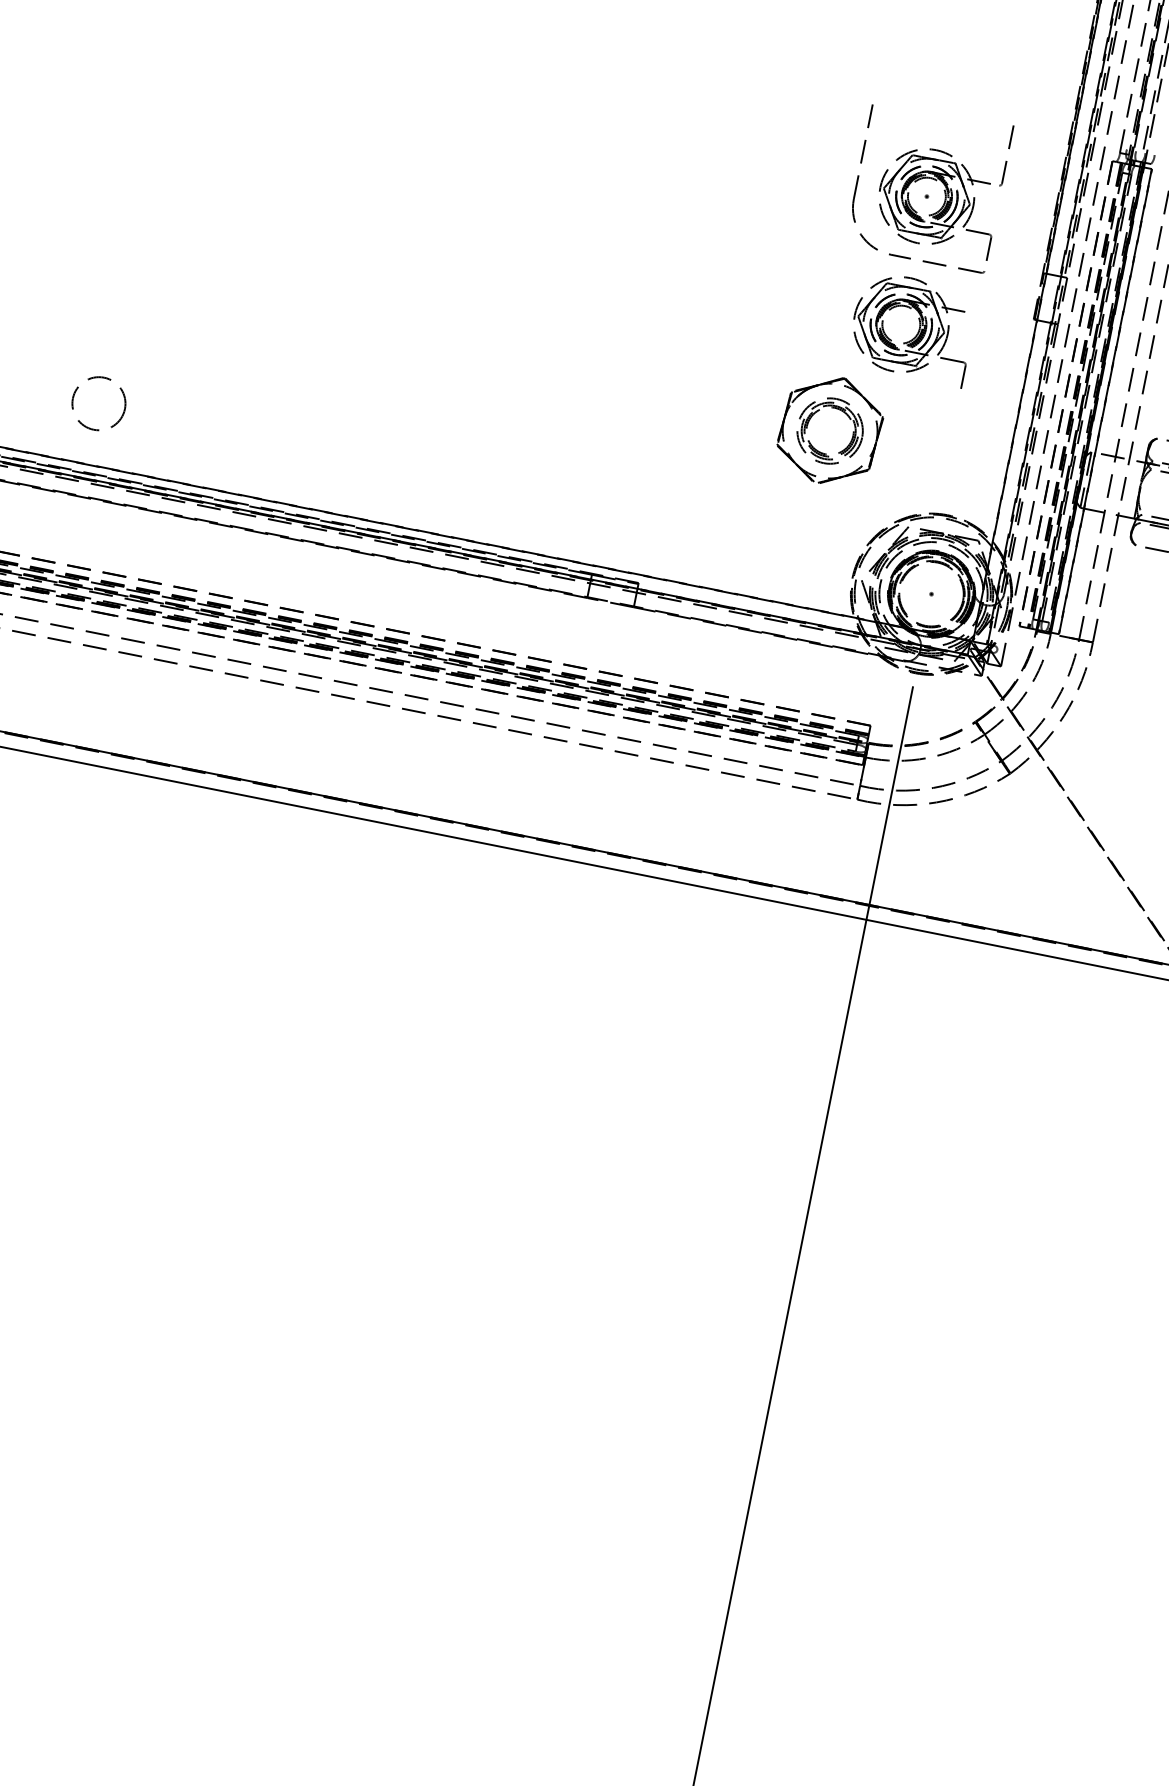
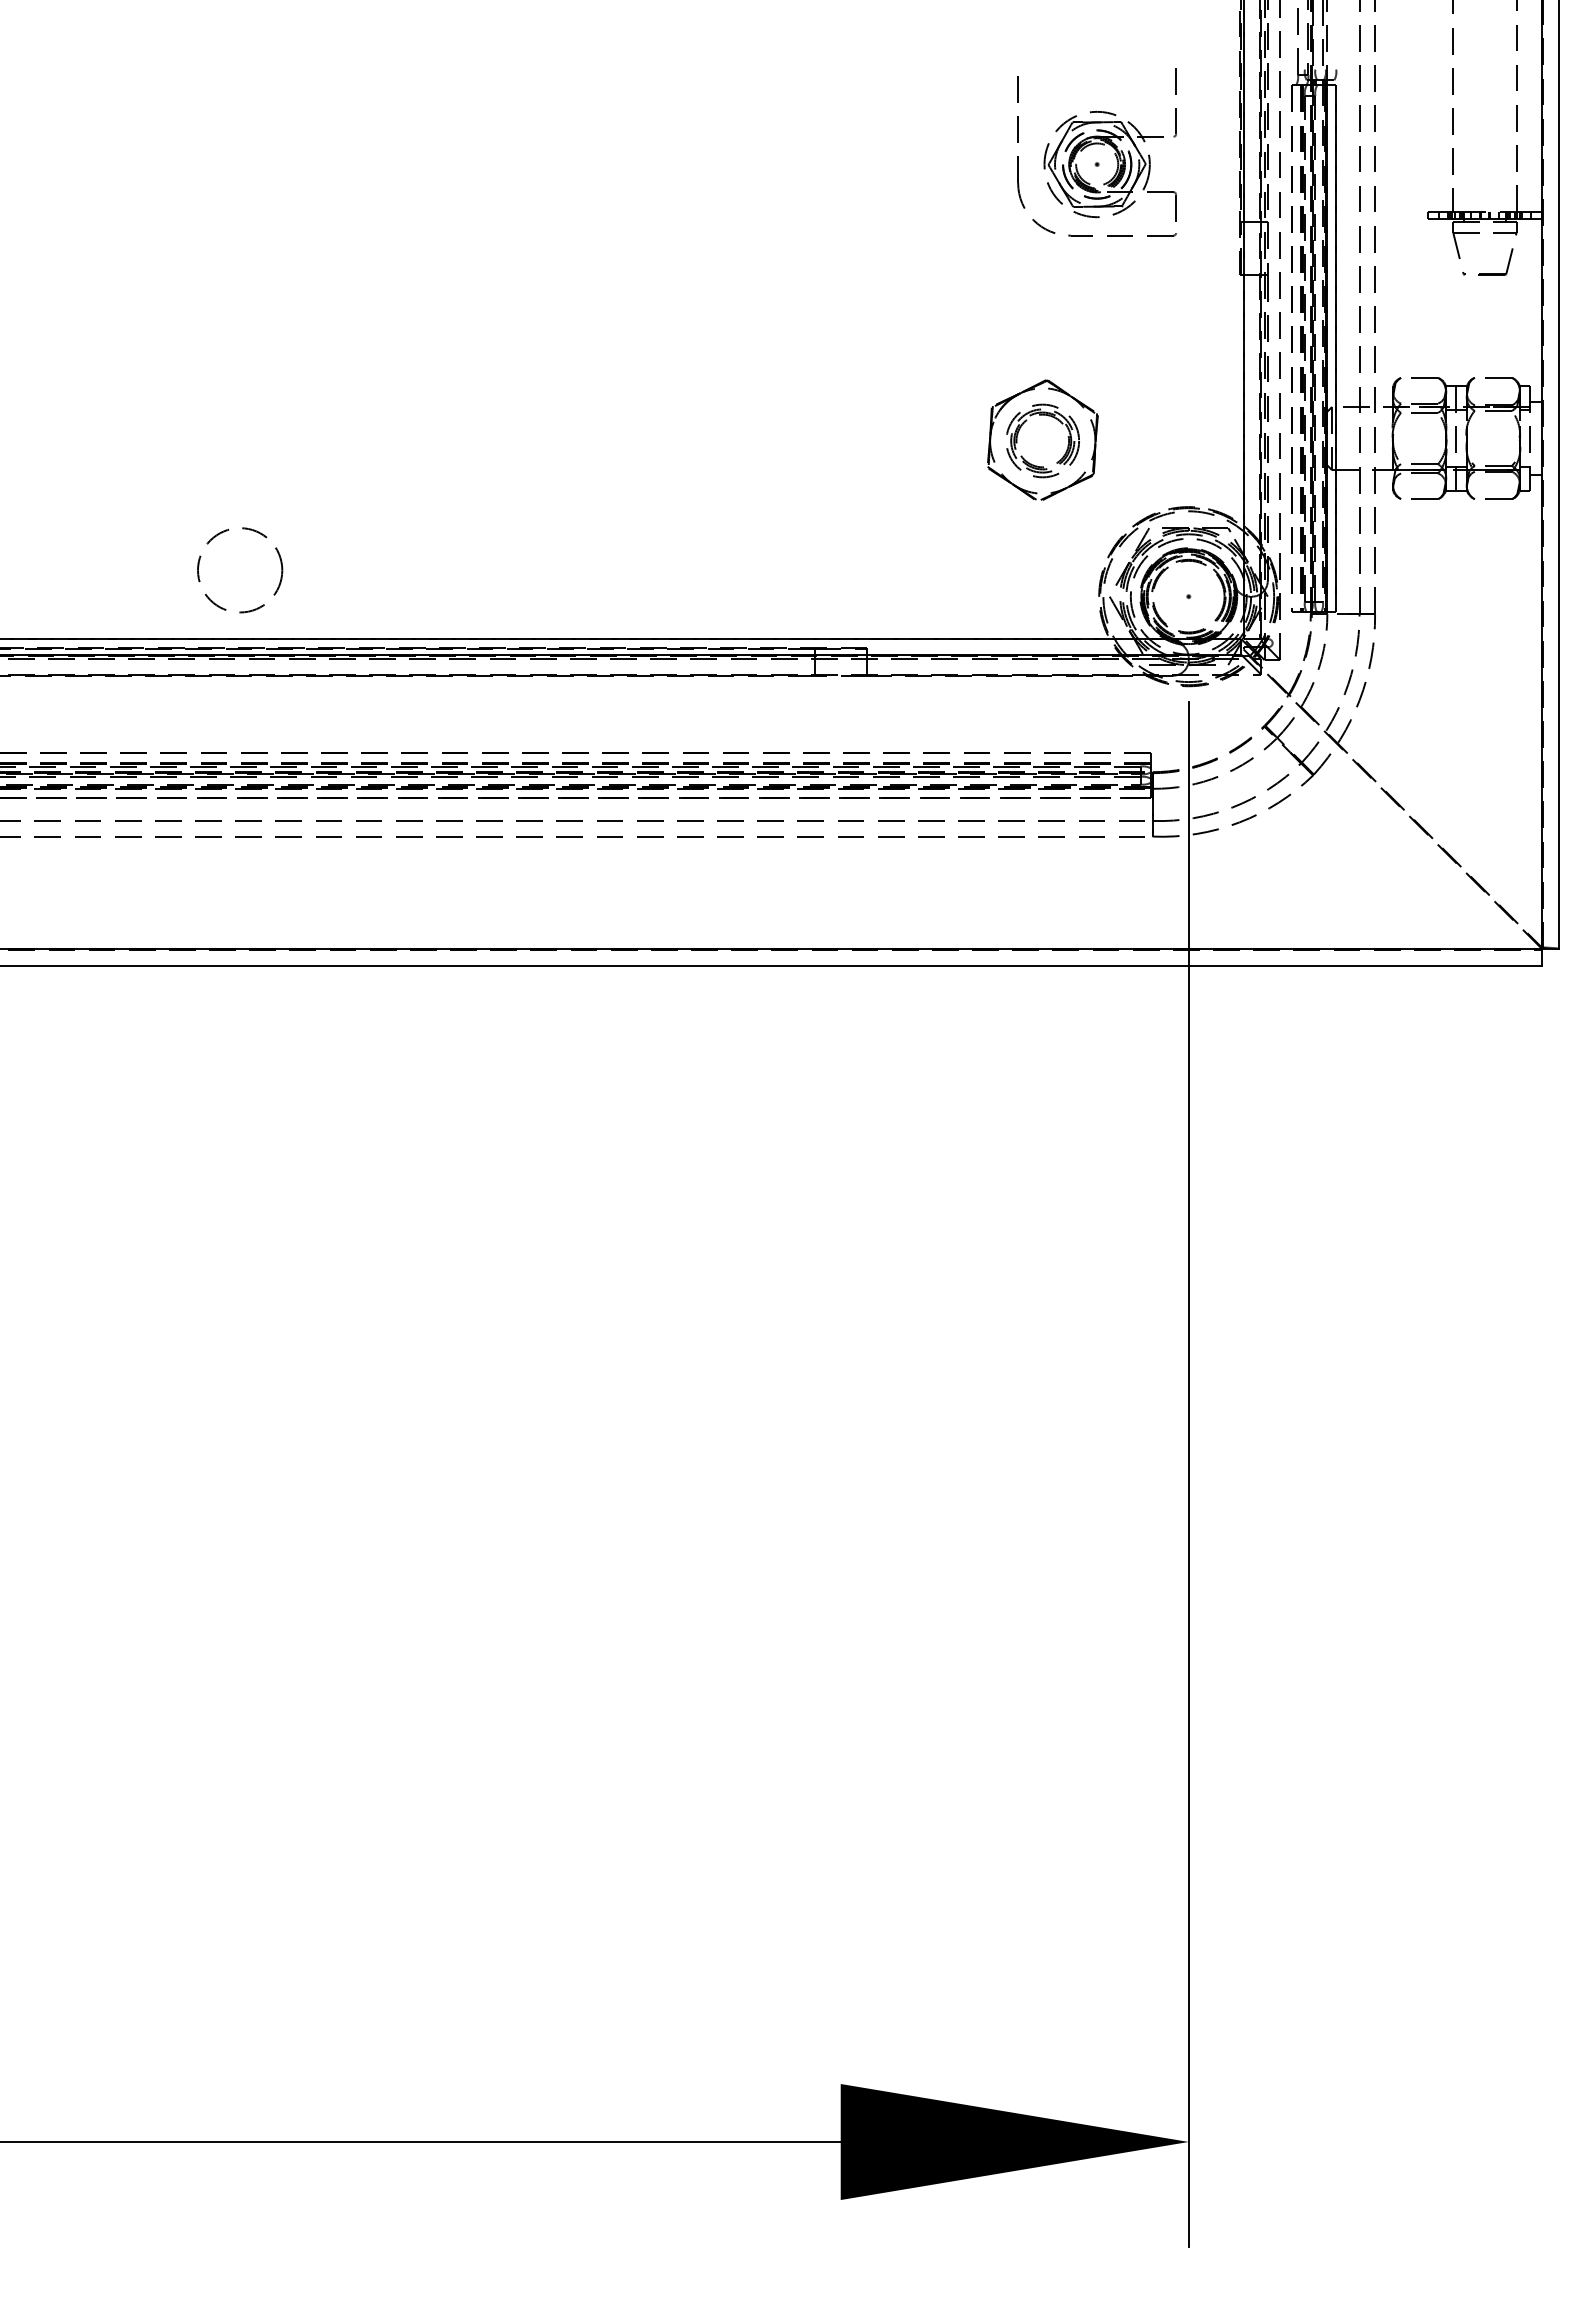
part: (911, 328) -> (1109, 311), removed
circle: (99, 403) -> (240, 570), size x1.43

